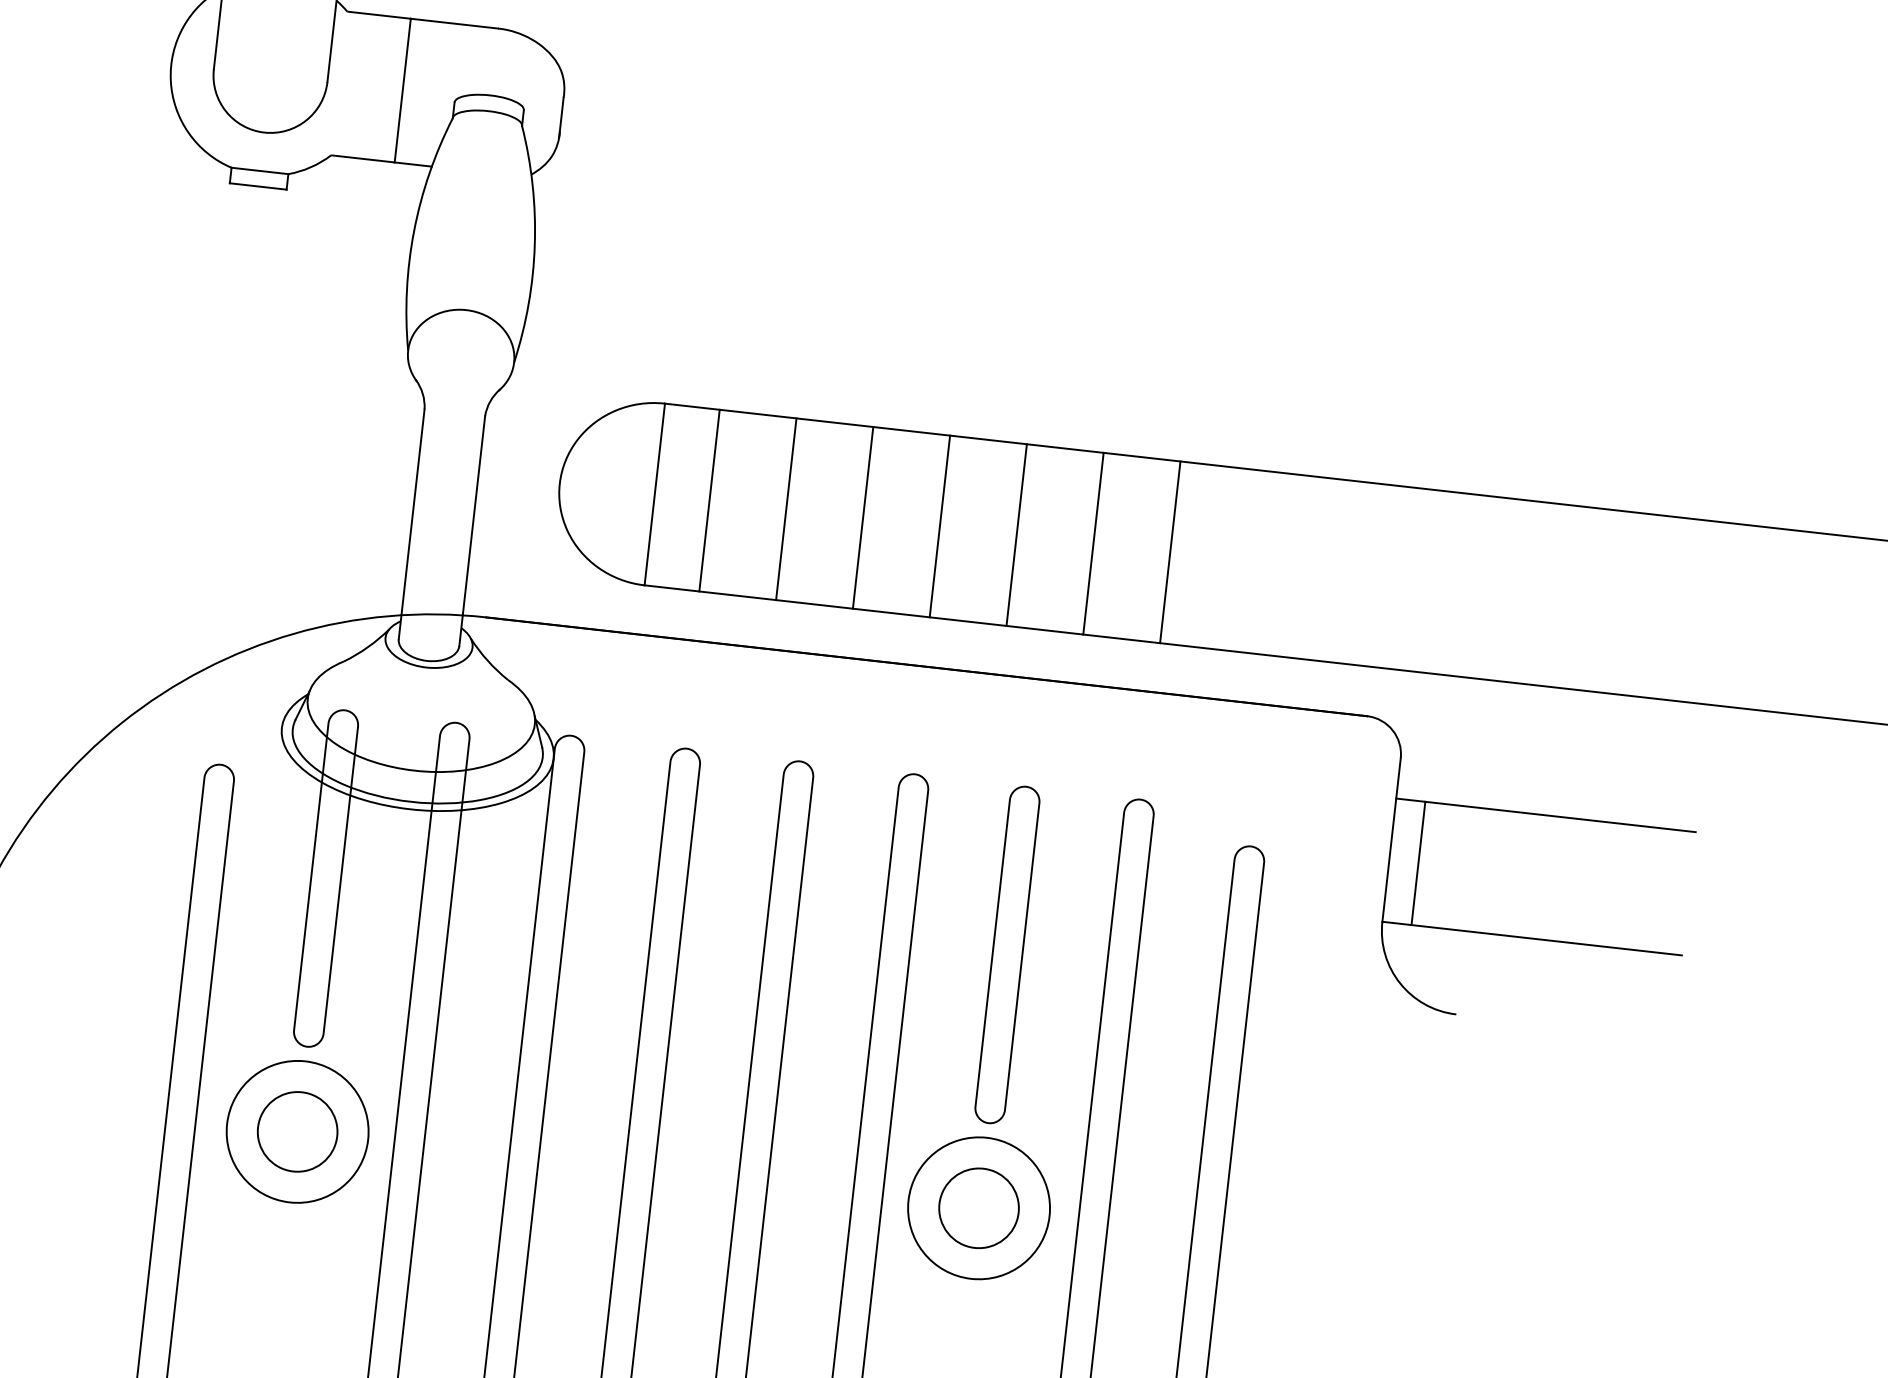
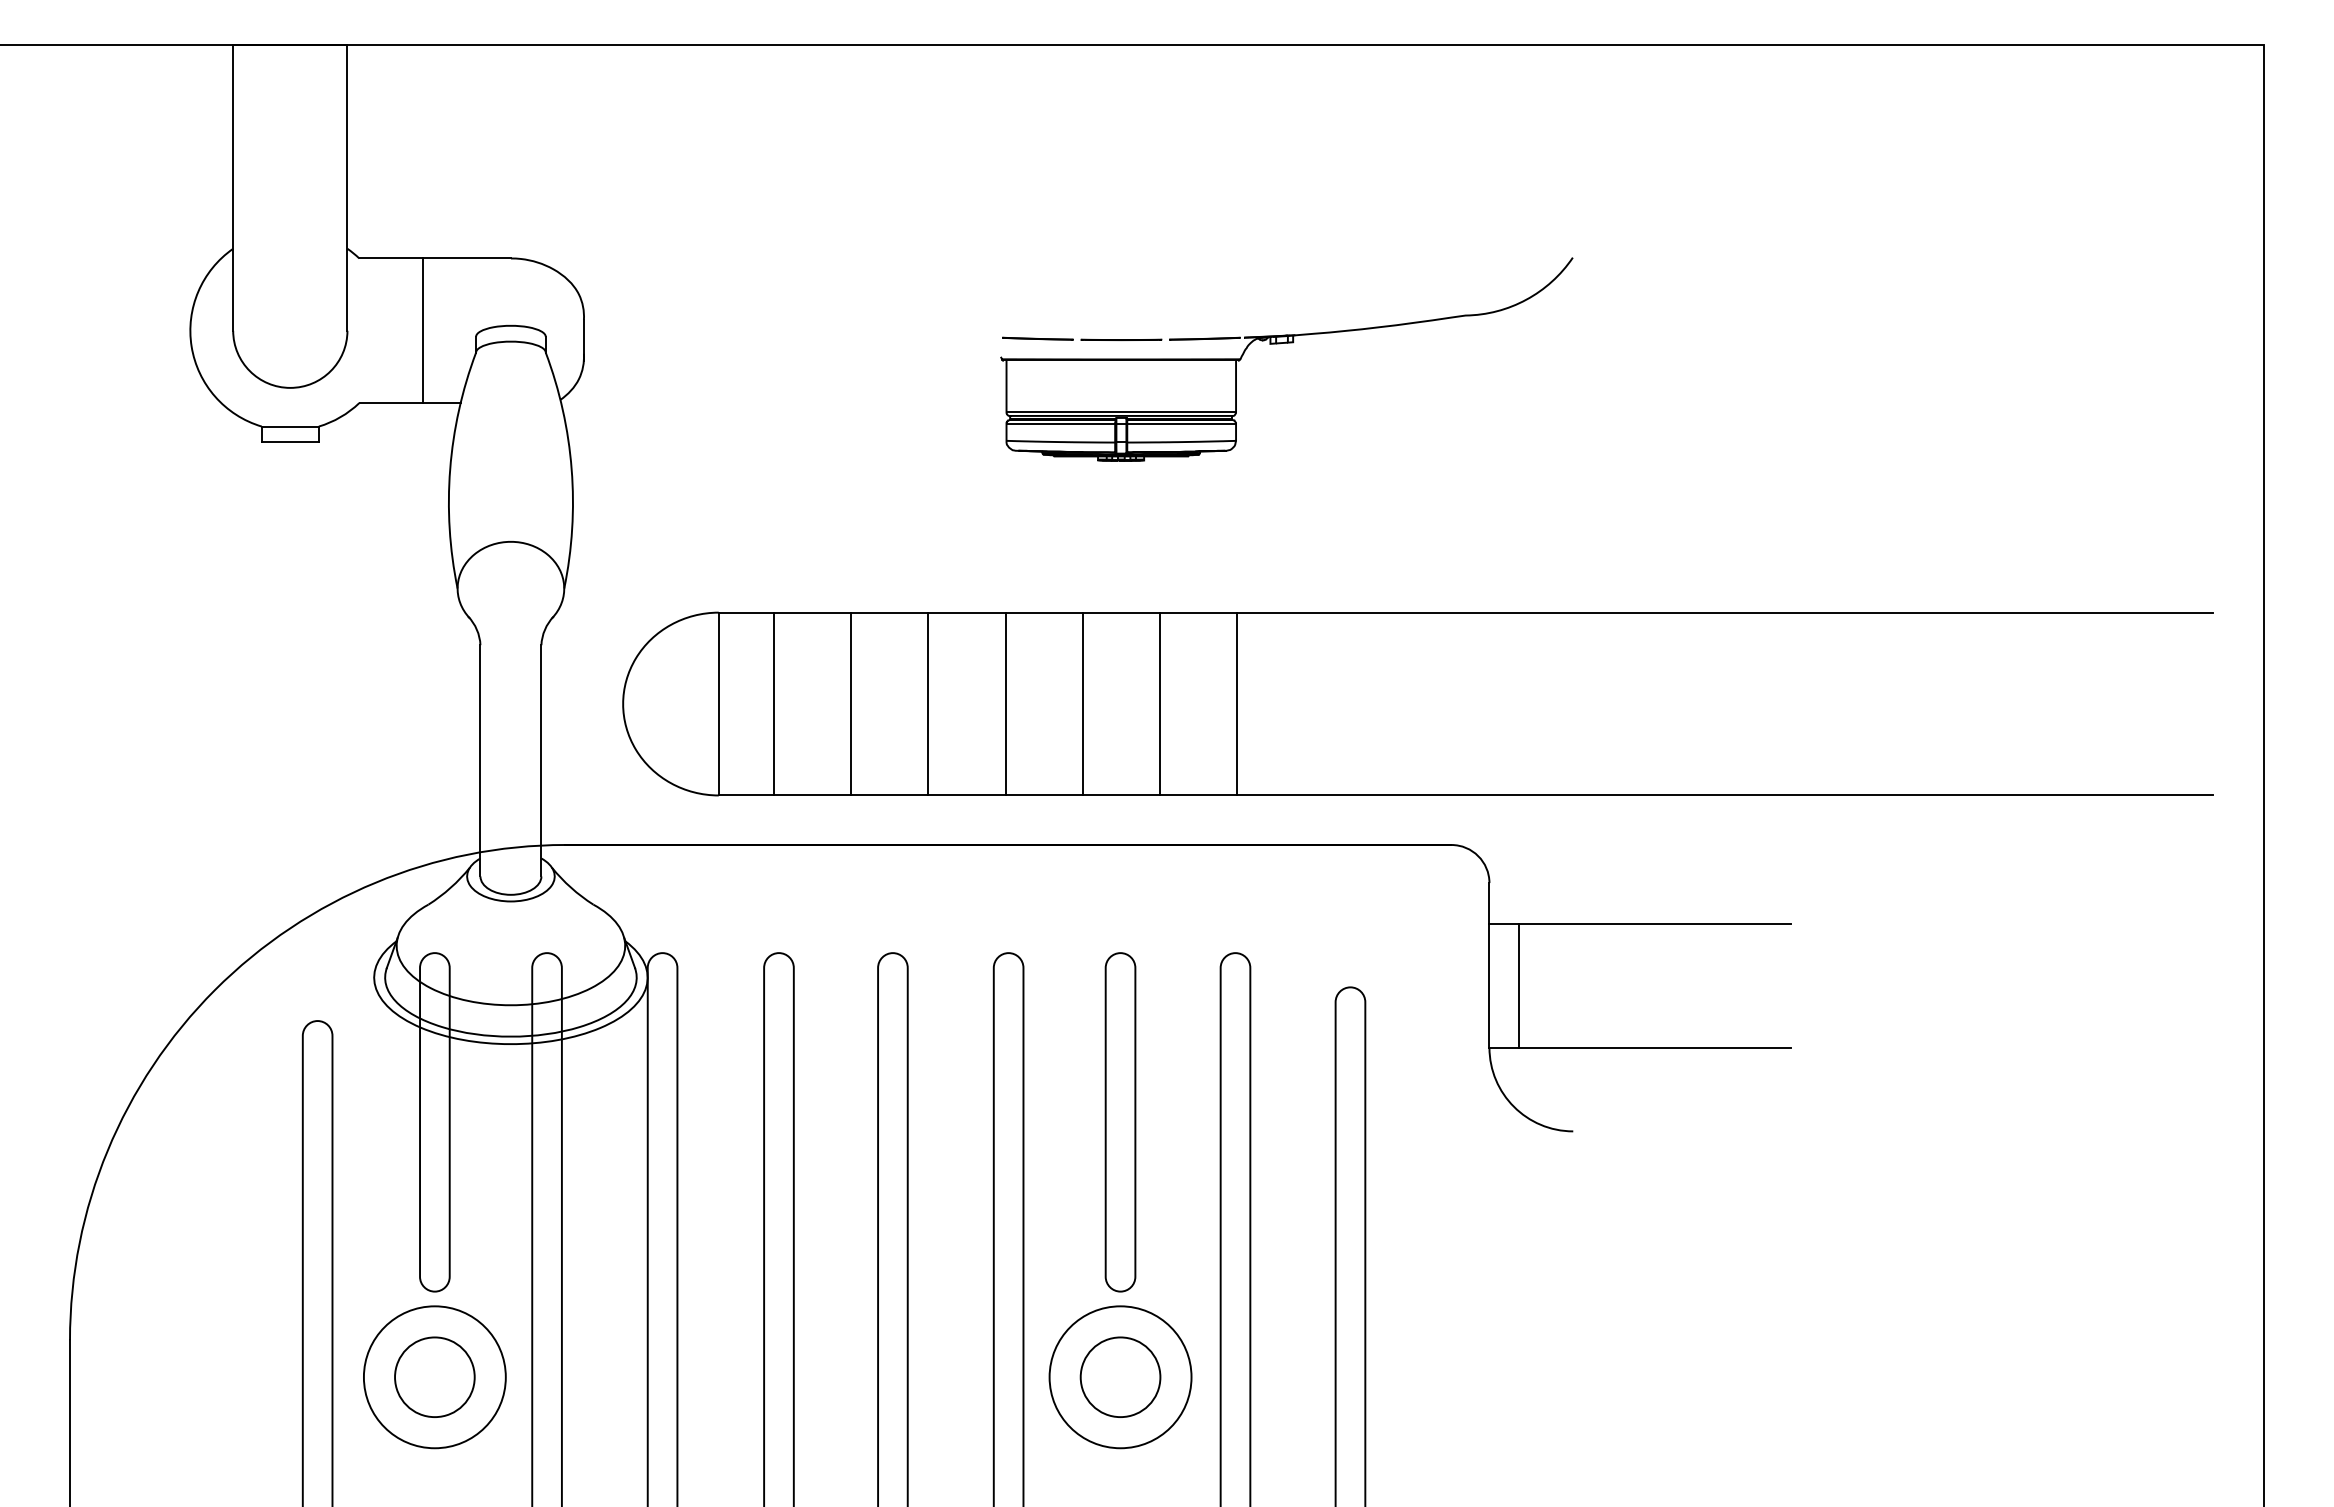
part: (1259, 199) -> (1286, 343), added

